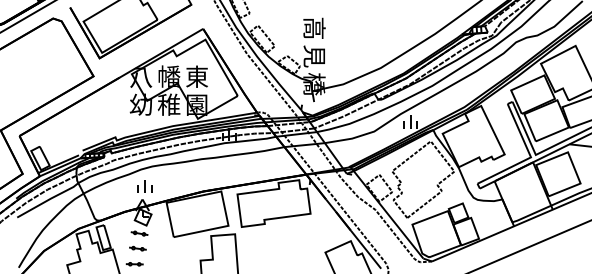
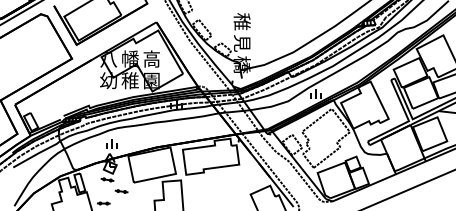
text: (314, 28) -> (242, 21), 高 -> 稚
text: (196, 77) -> (151, 59), 東 -> 高
part: (137, 248) -> (121, 191), moved

